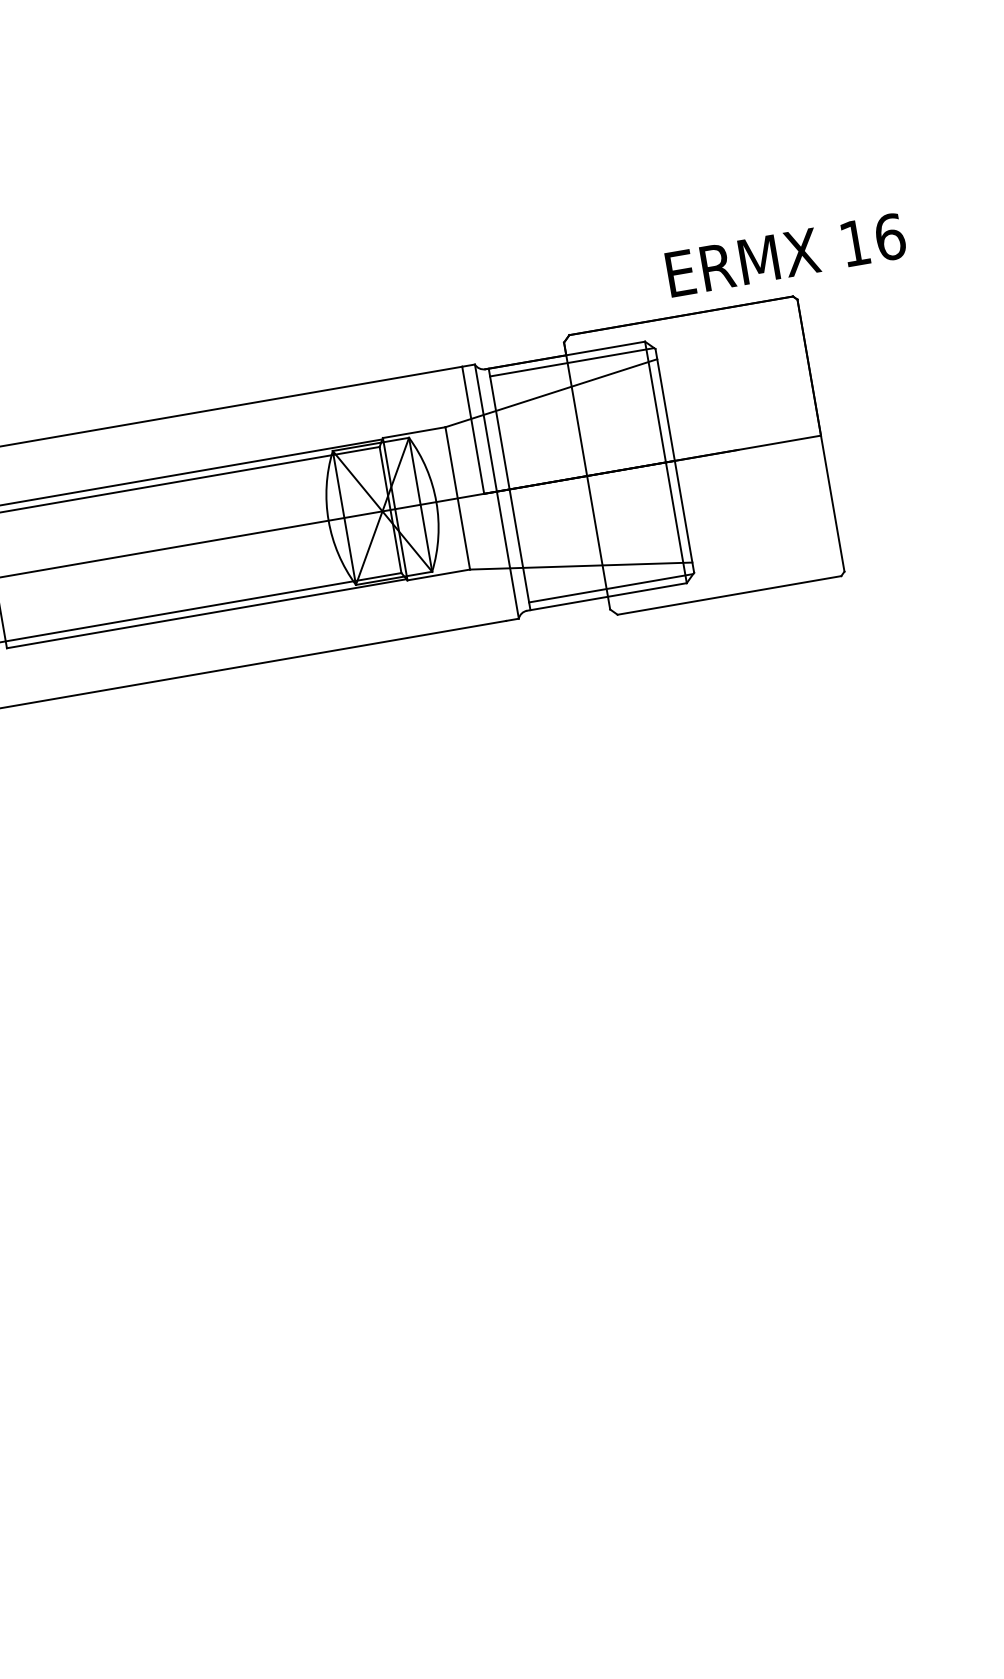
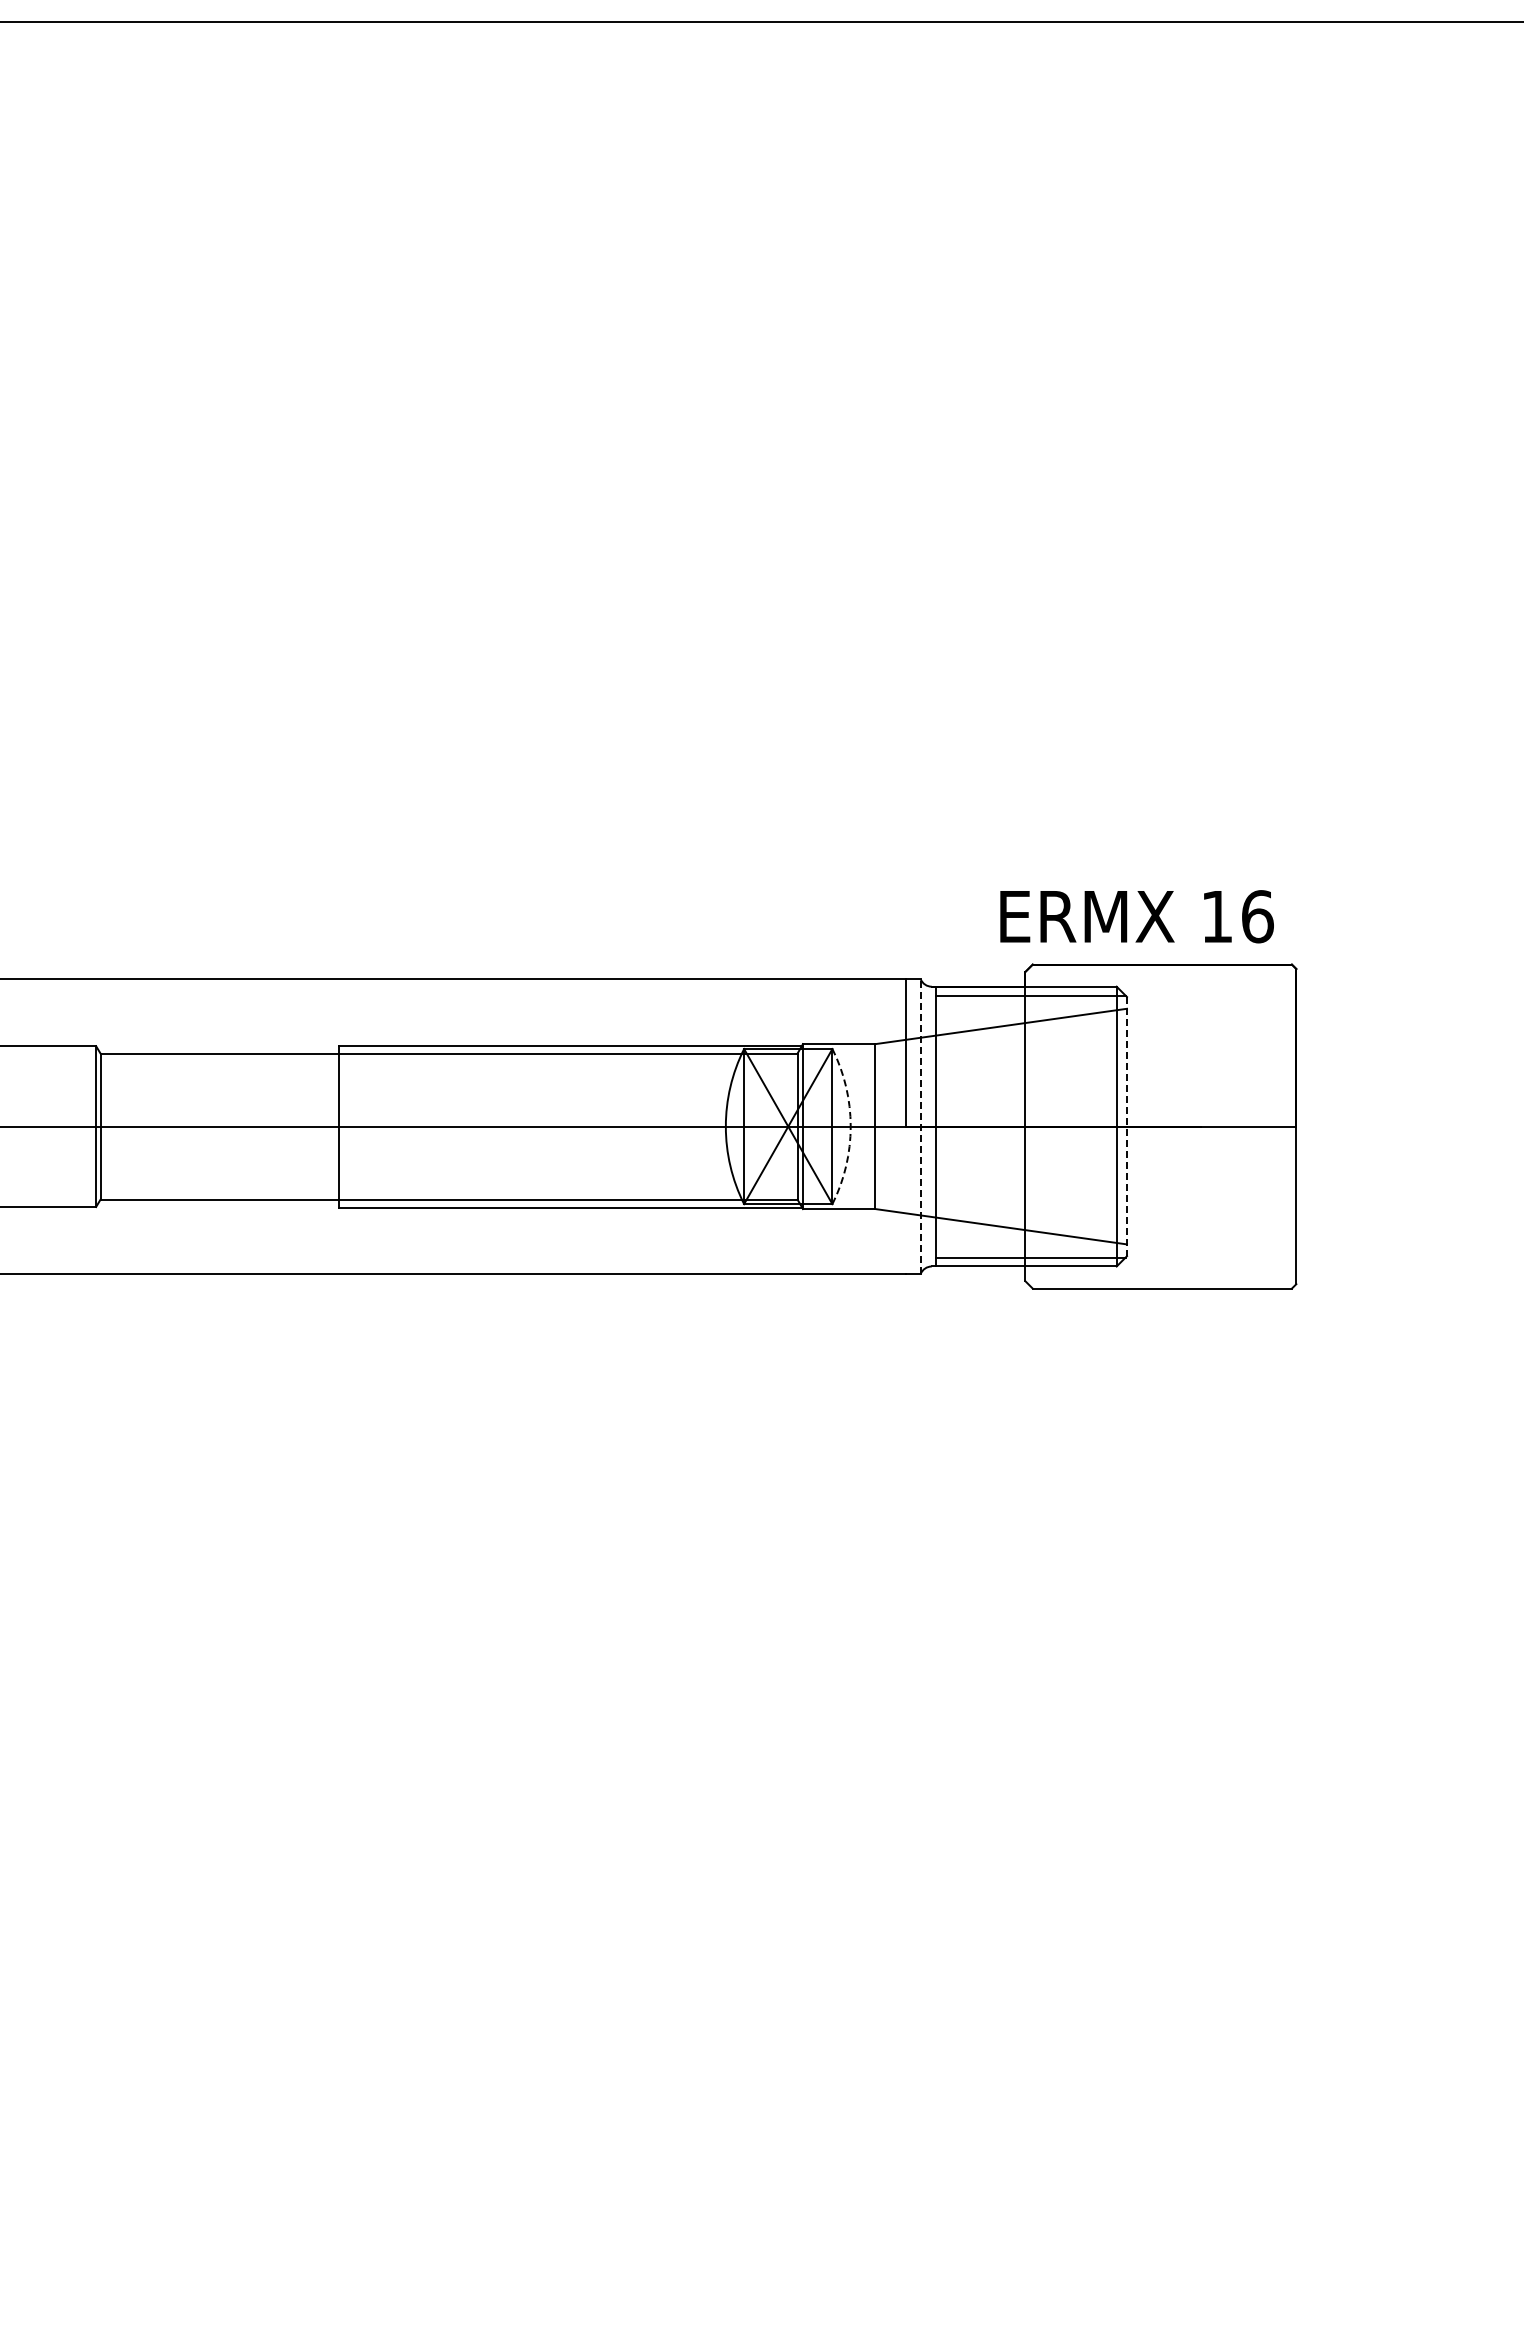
text: (785, 255) -> (1136, 916), moved
line: (675, 460) -> (1127, 1126), solid -> dashed
line: (496, 491) -> (920, 1126), solid -> dashed
arc: (436, 502) -> (850, 1126), solid -> dashed

